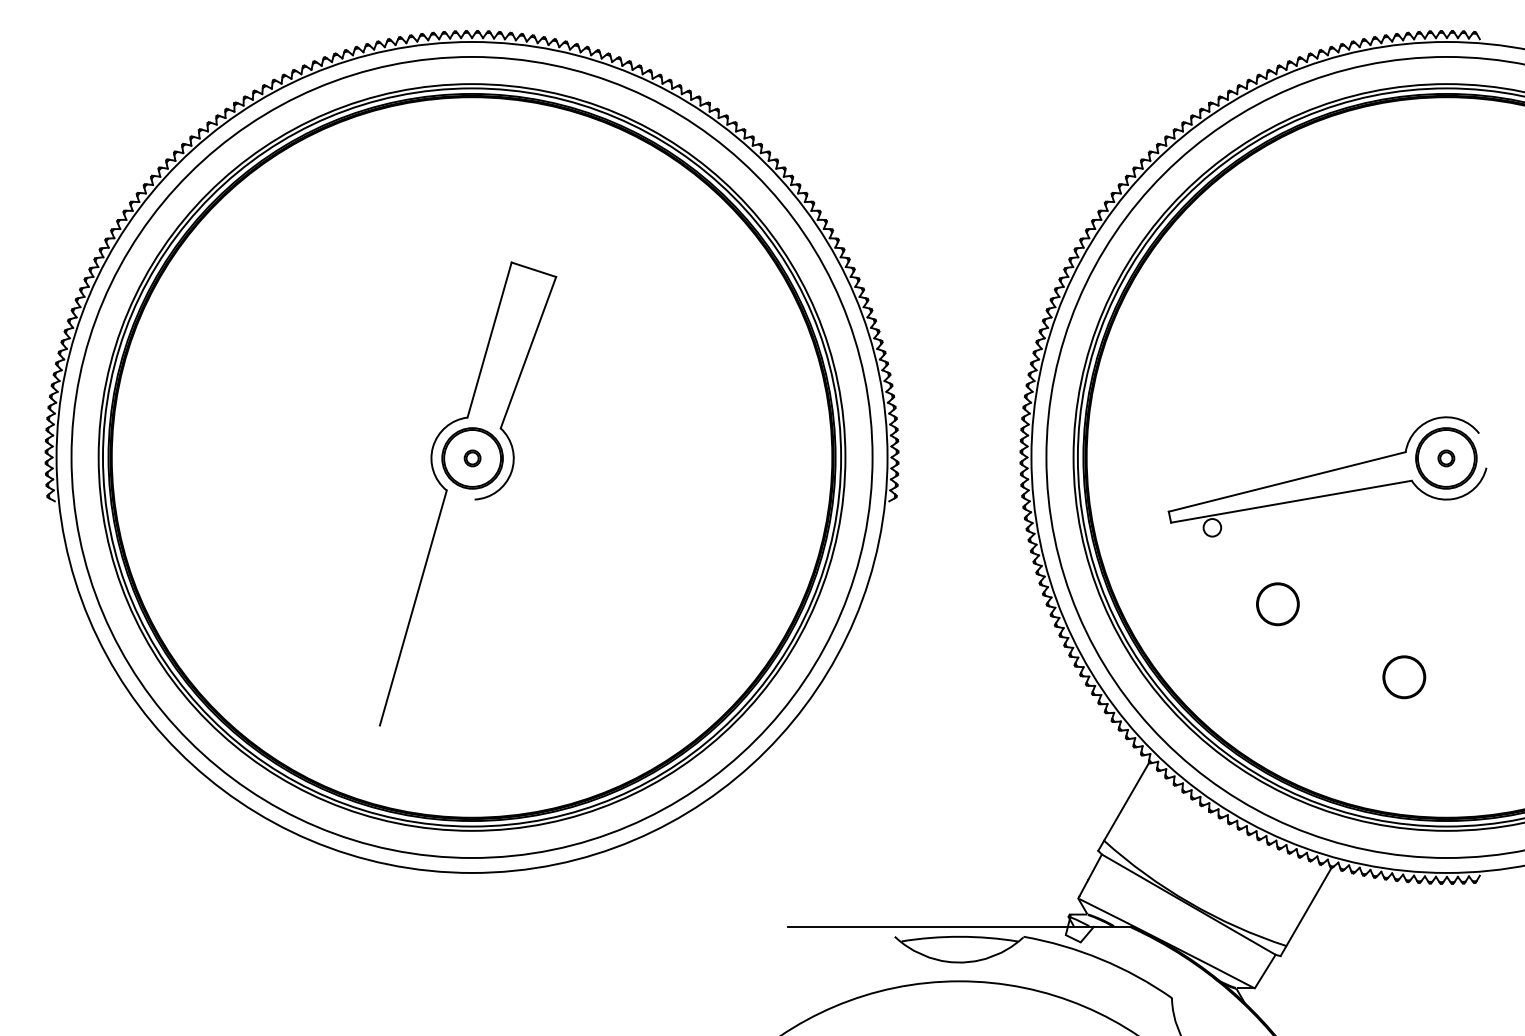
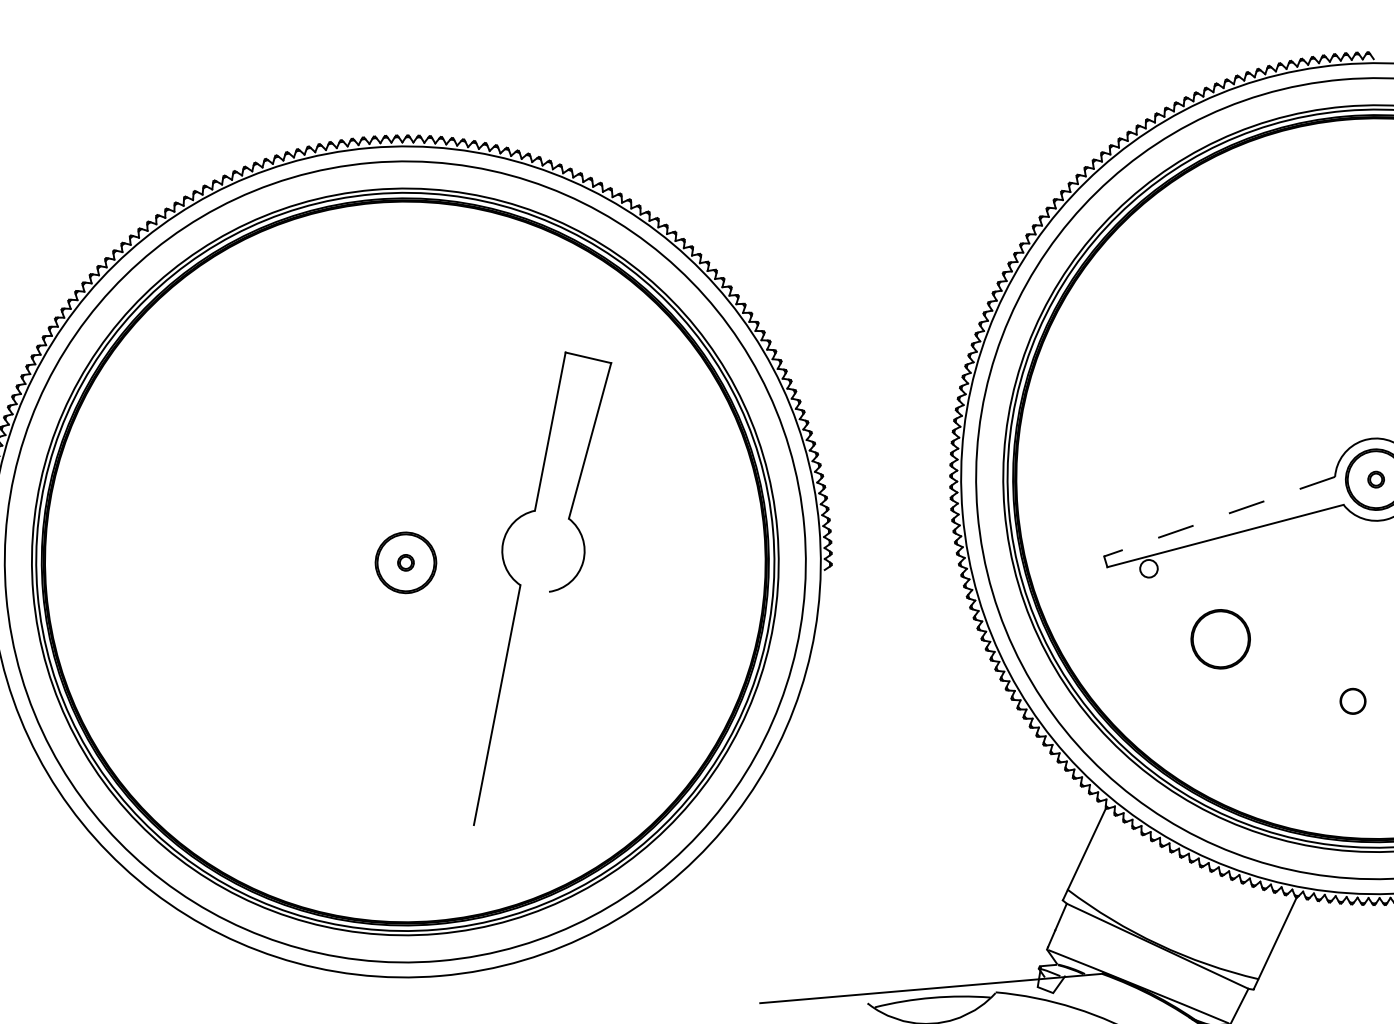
line: (1286, 482) -> (1218, 517), solid -> dashed
part: (474, 498) -> (548, 590), moved
part: (1277, 604) -> (1220, 639), size x1.4
part: (1404, 677) -> (1353, 701), size x0.6

